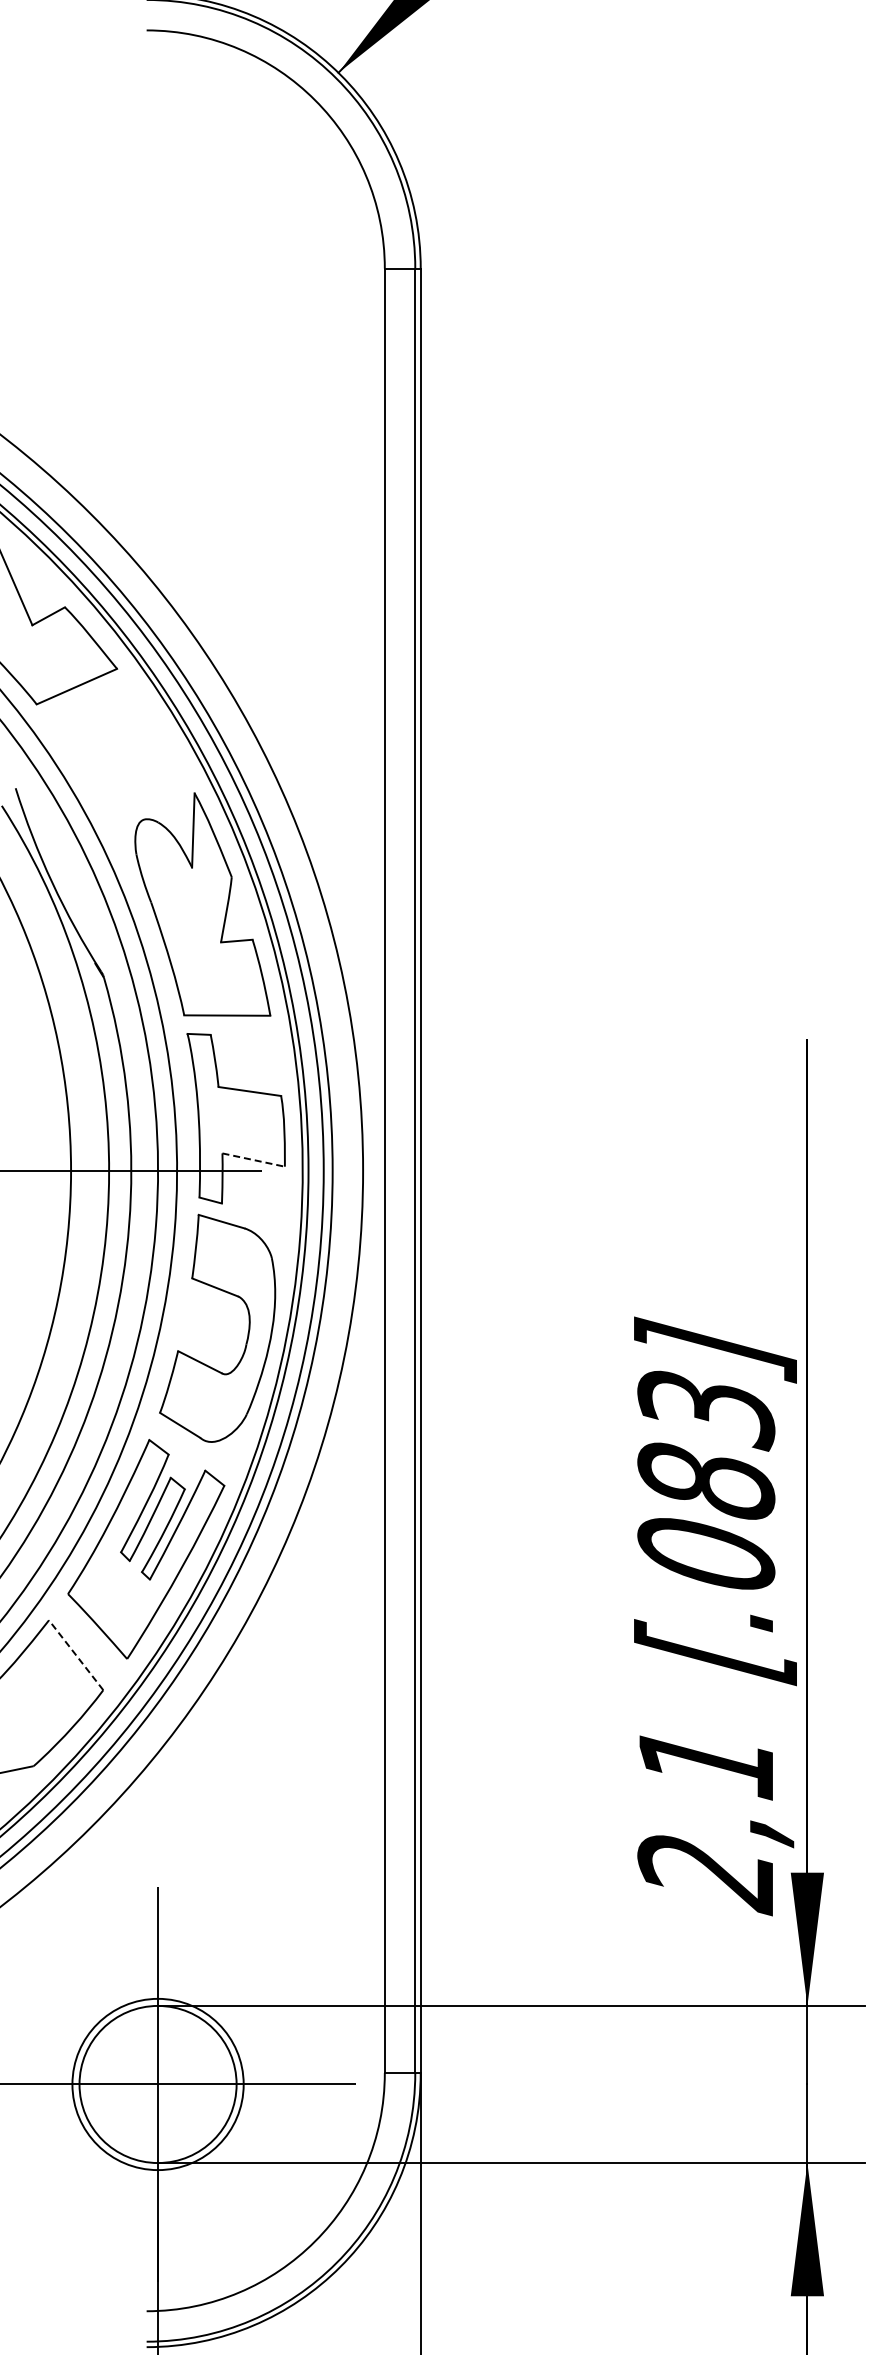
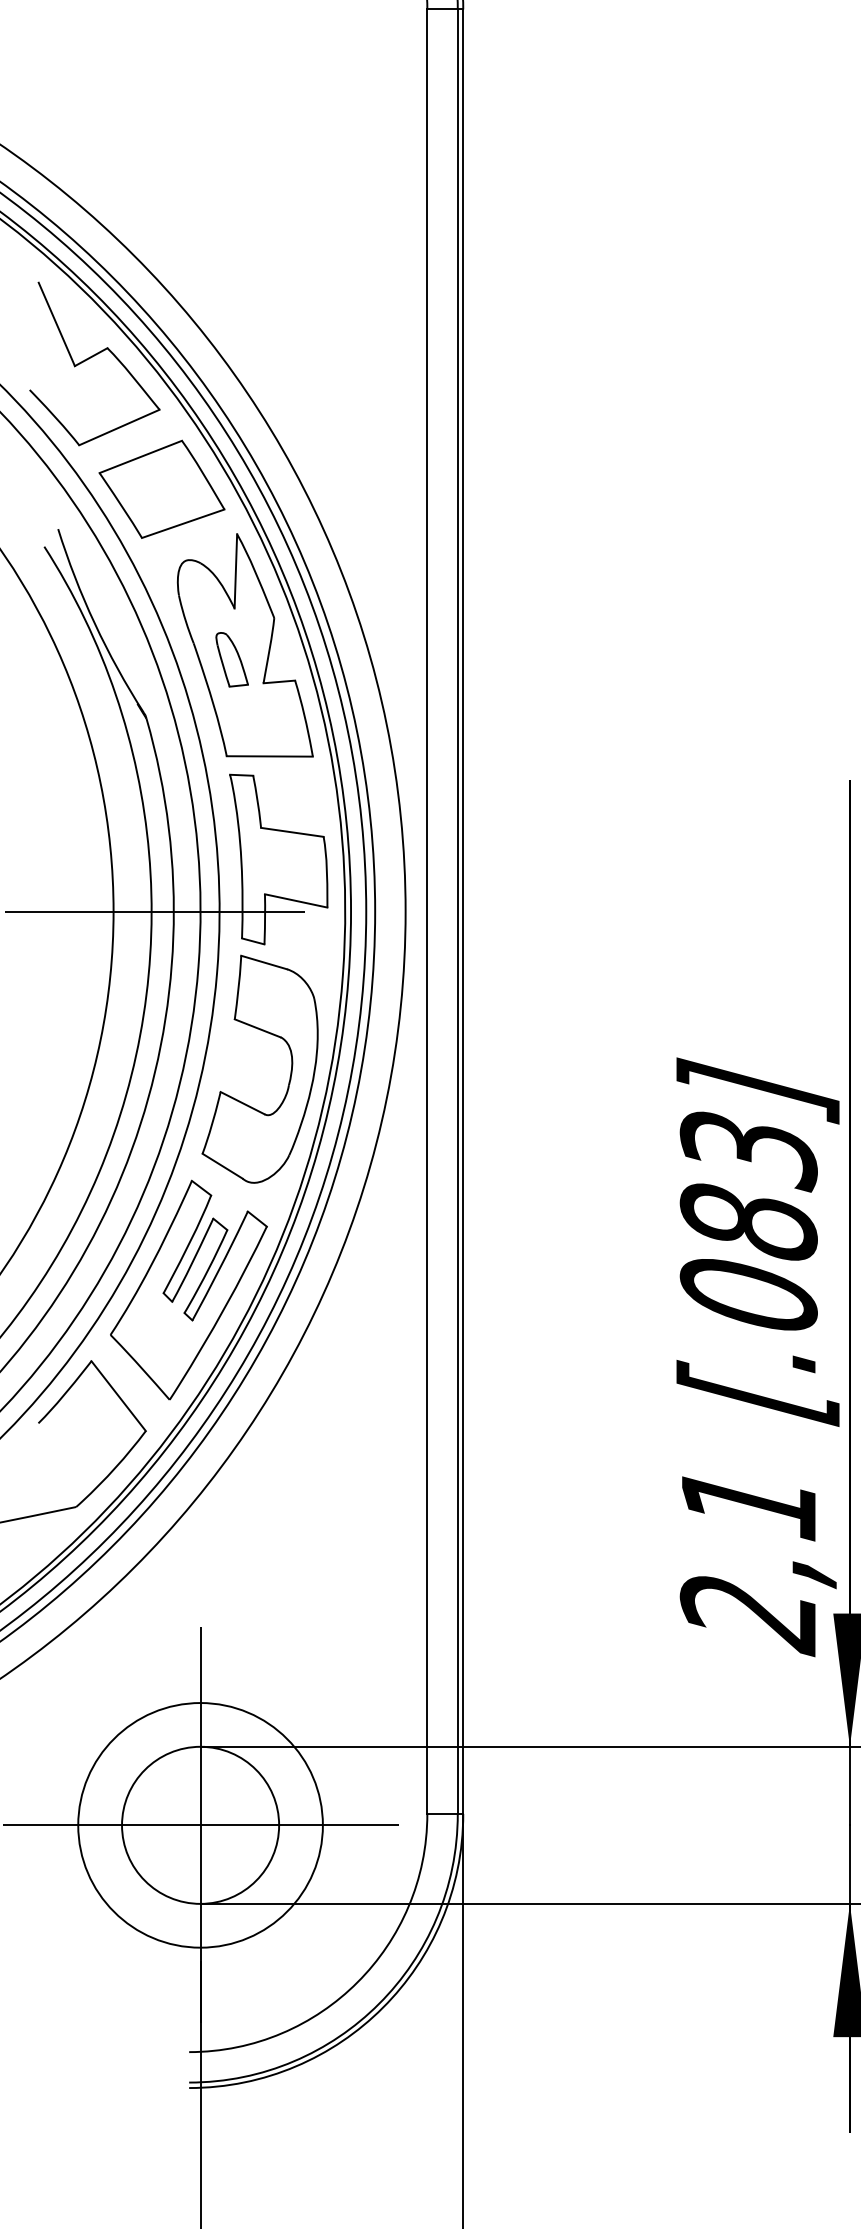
part: (119, 748) -> (162, 489), added
part: (189, 918) -> (232, 659), added
line: (253, 1160) -> (296, 901), dashed -> solid
line: (75, 1654) -> (118, 1395), dashed -> solid
circle: (157, 2084) -> (200, 1825), size x1.43

